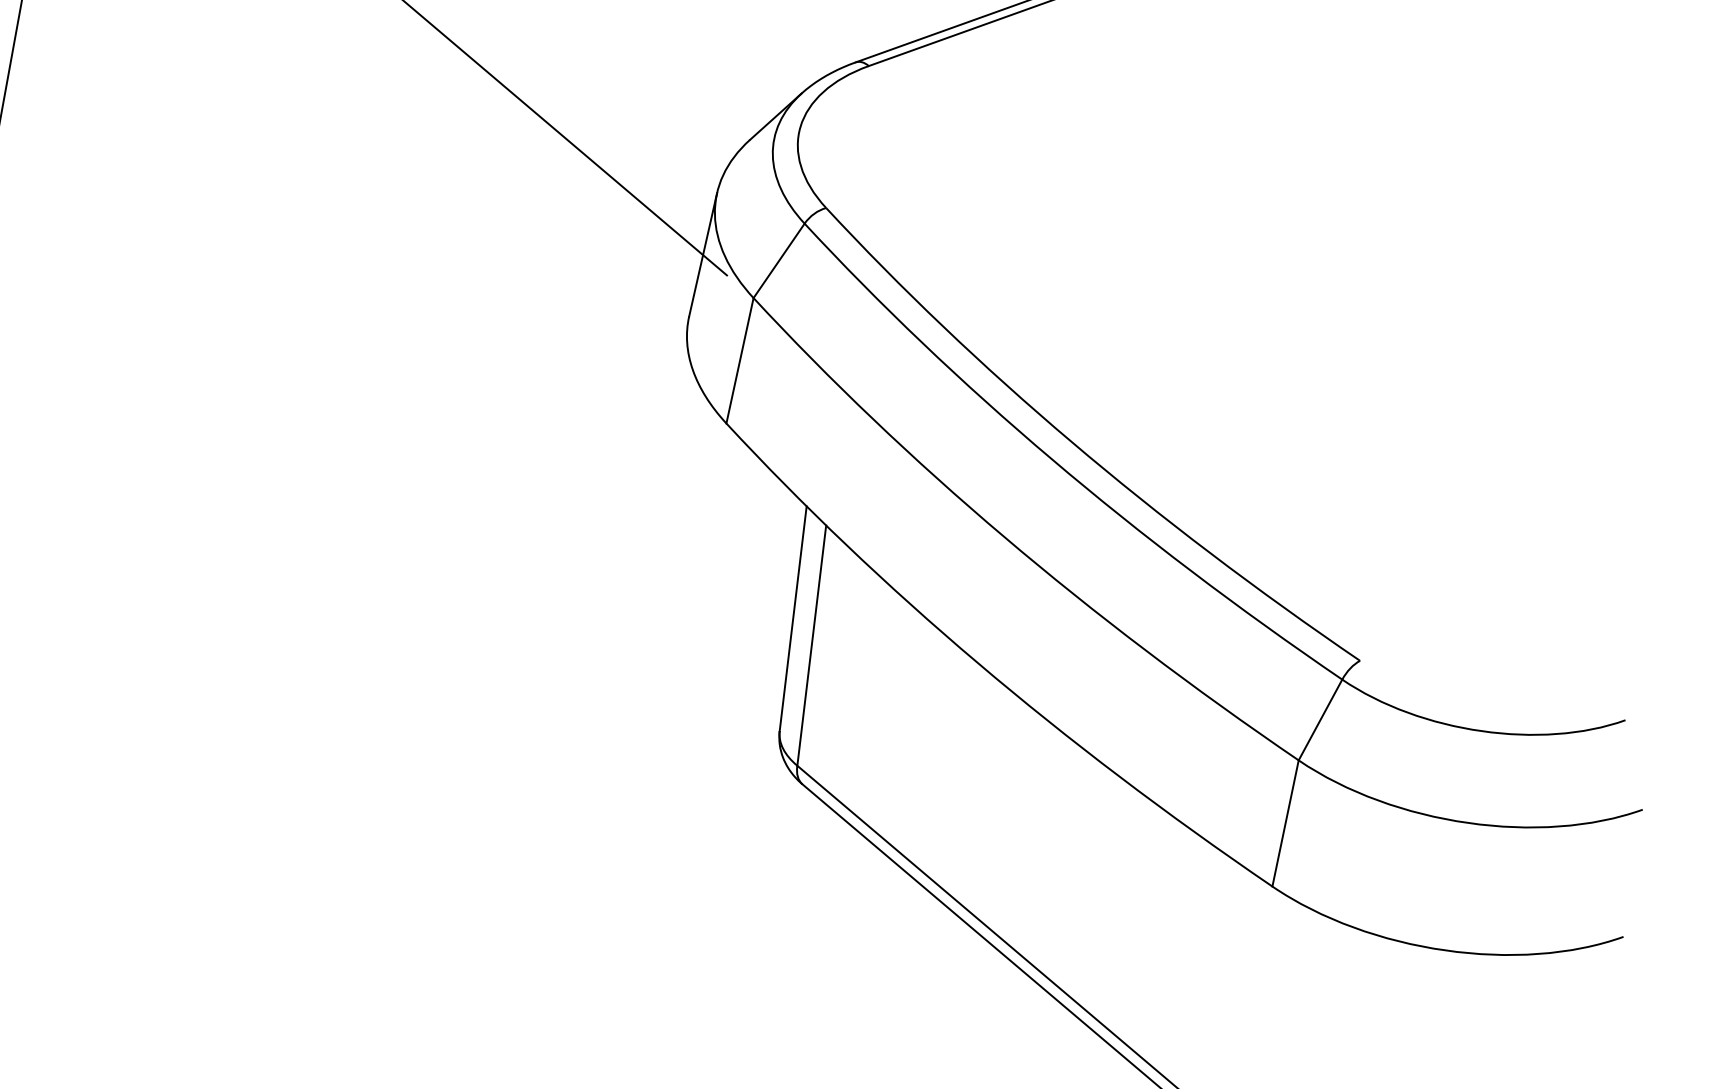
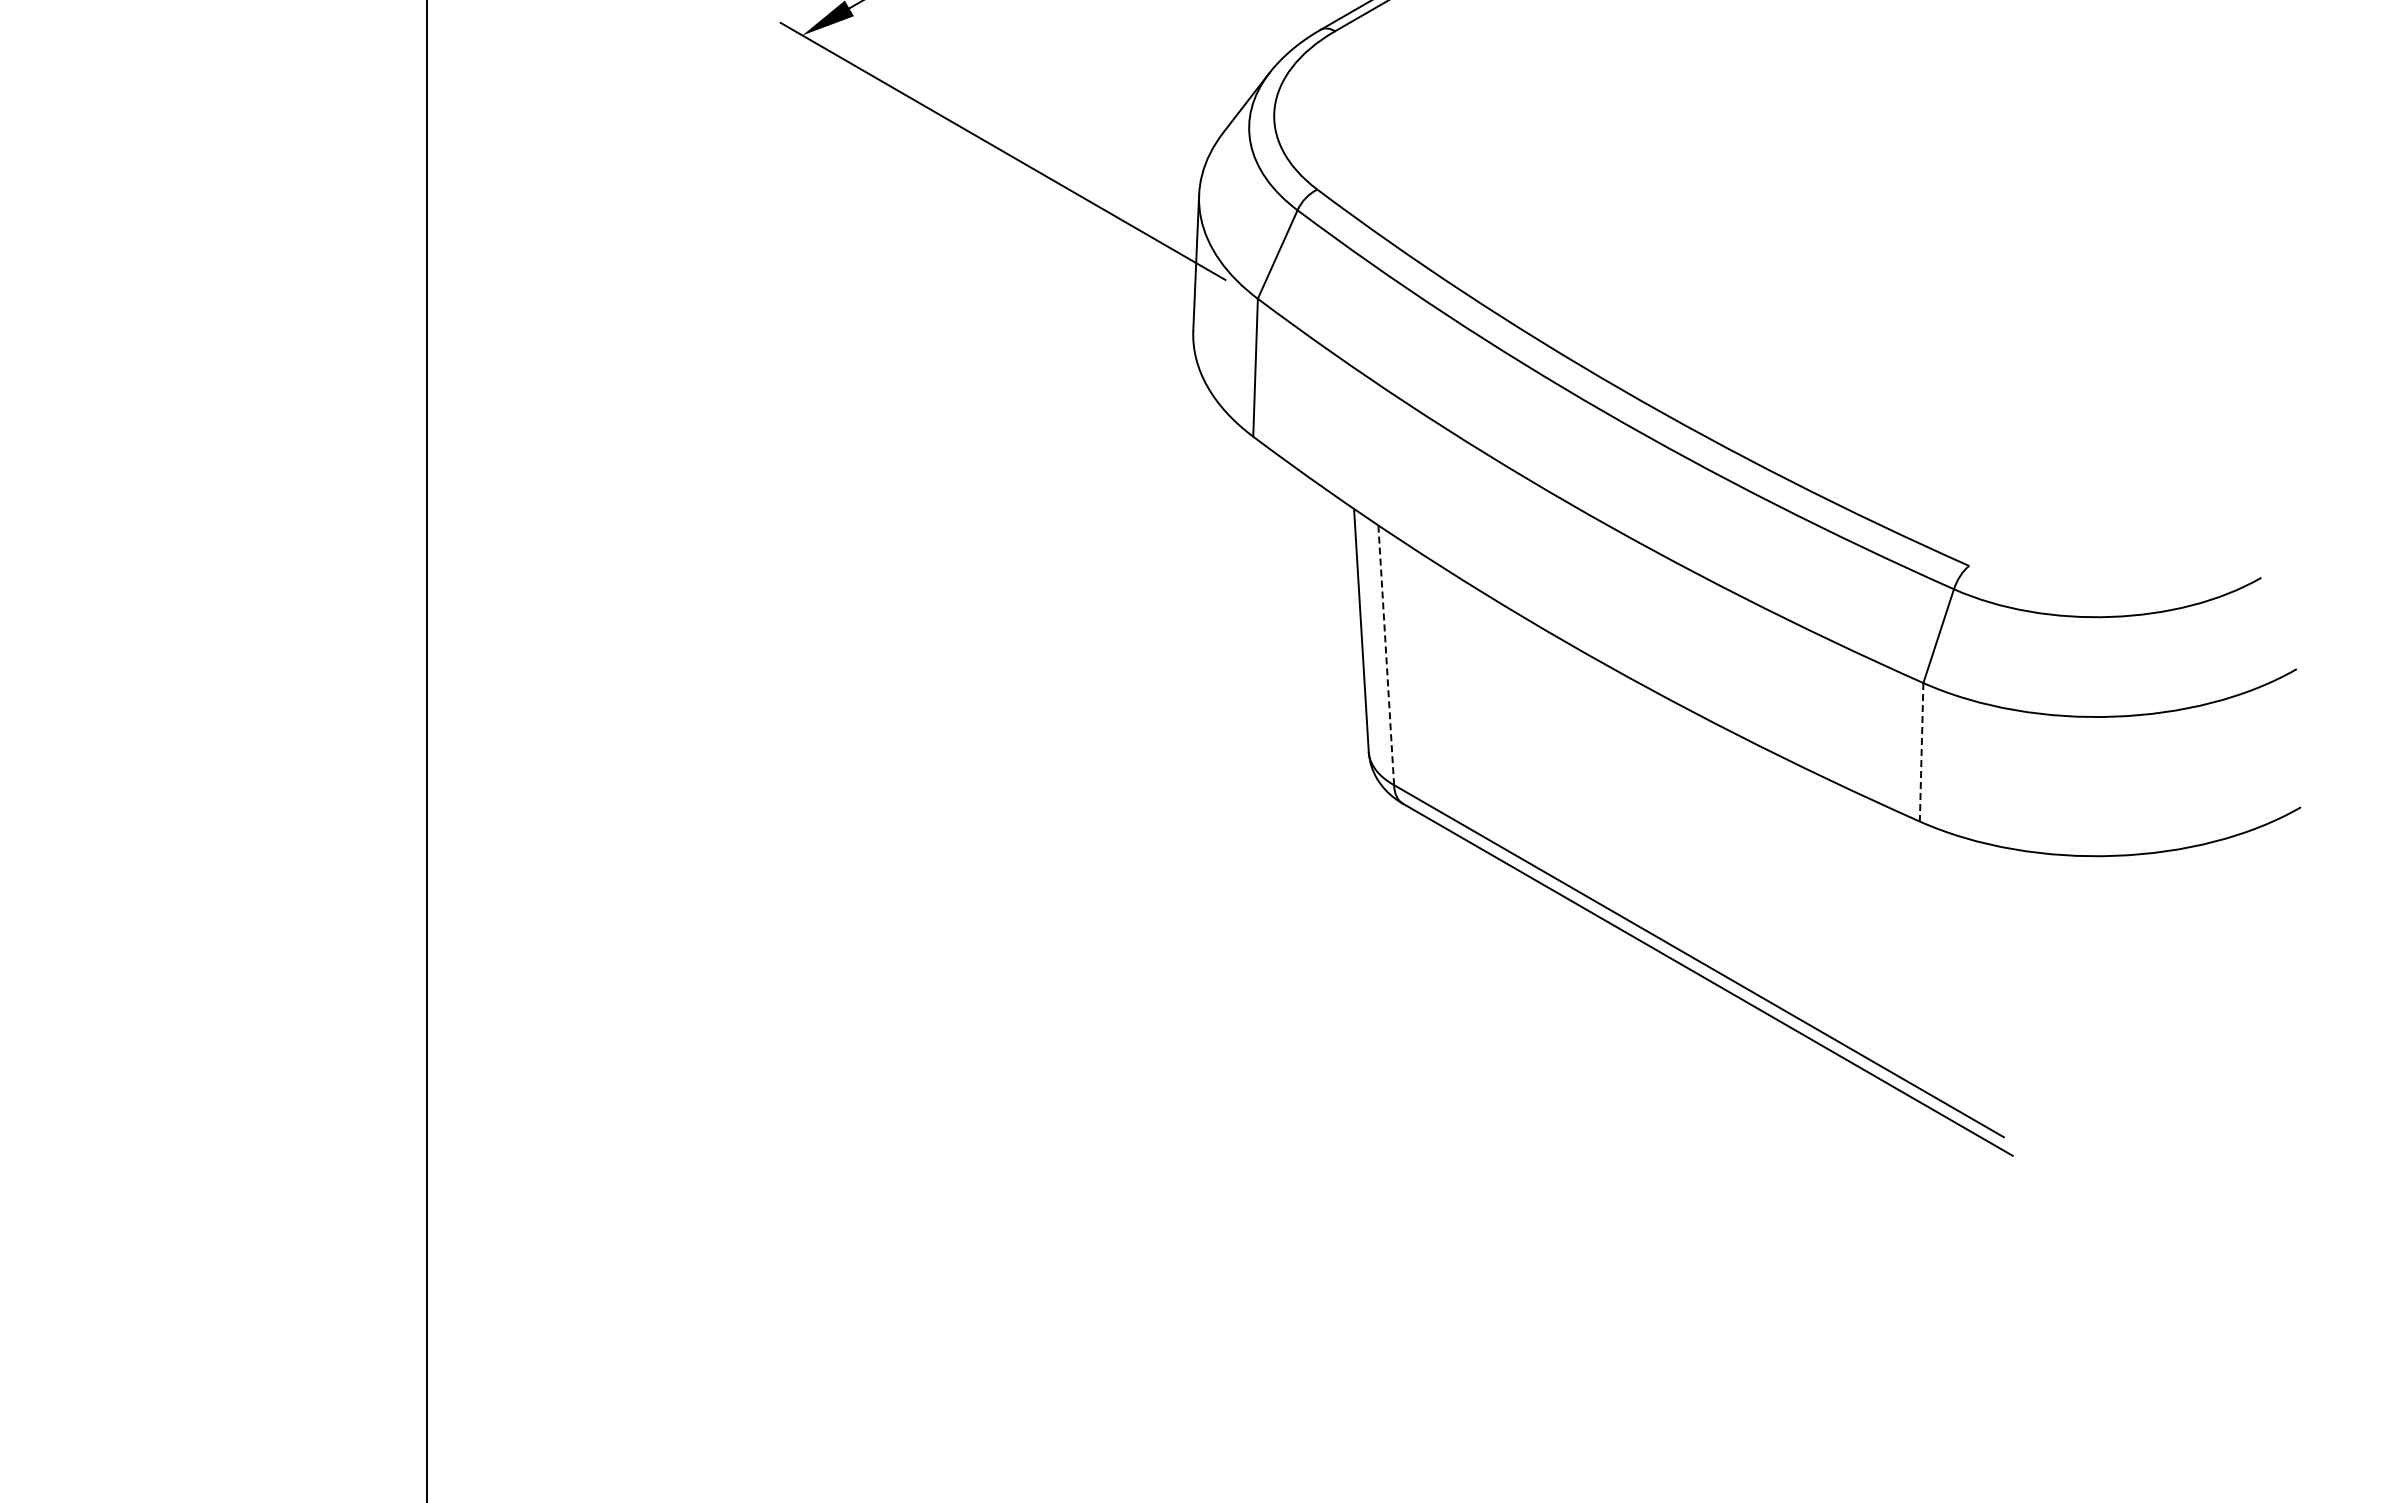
line: (812, 644) -> (1386, 654), solid -> dashed
line: (1285, 823) -> (1921, 752), solid -> dashed

